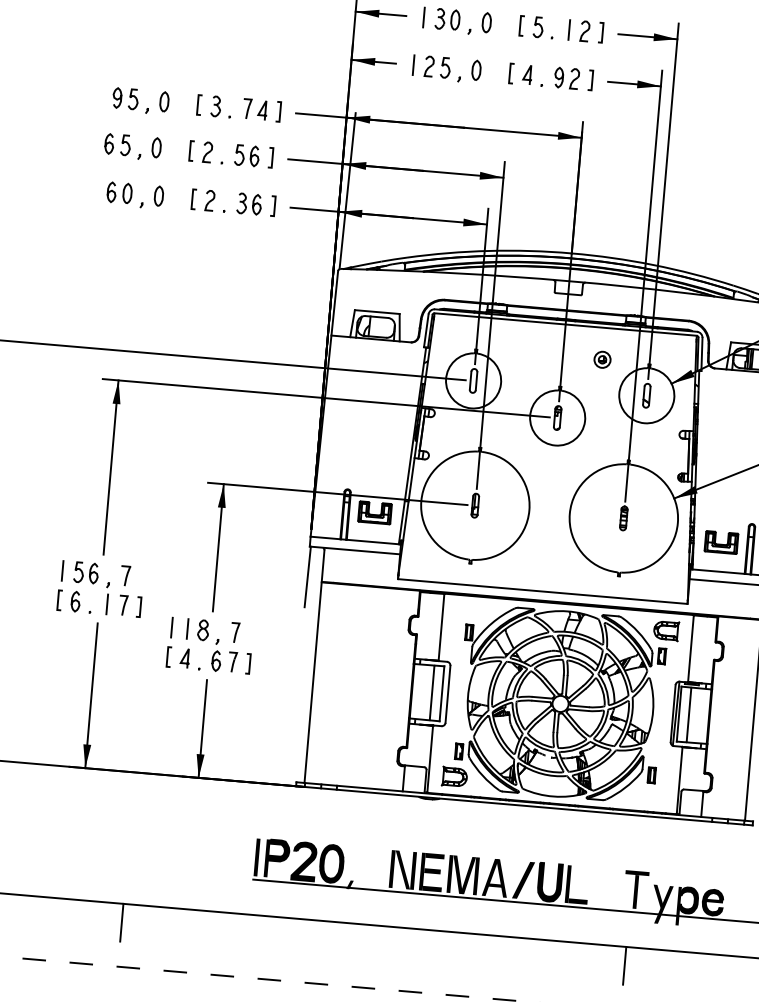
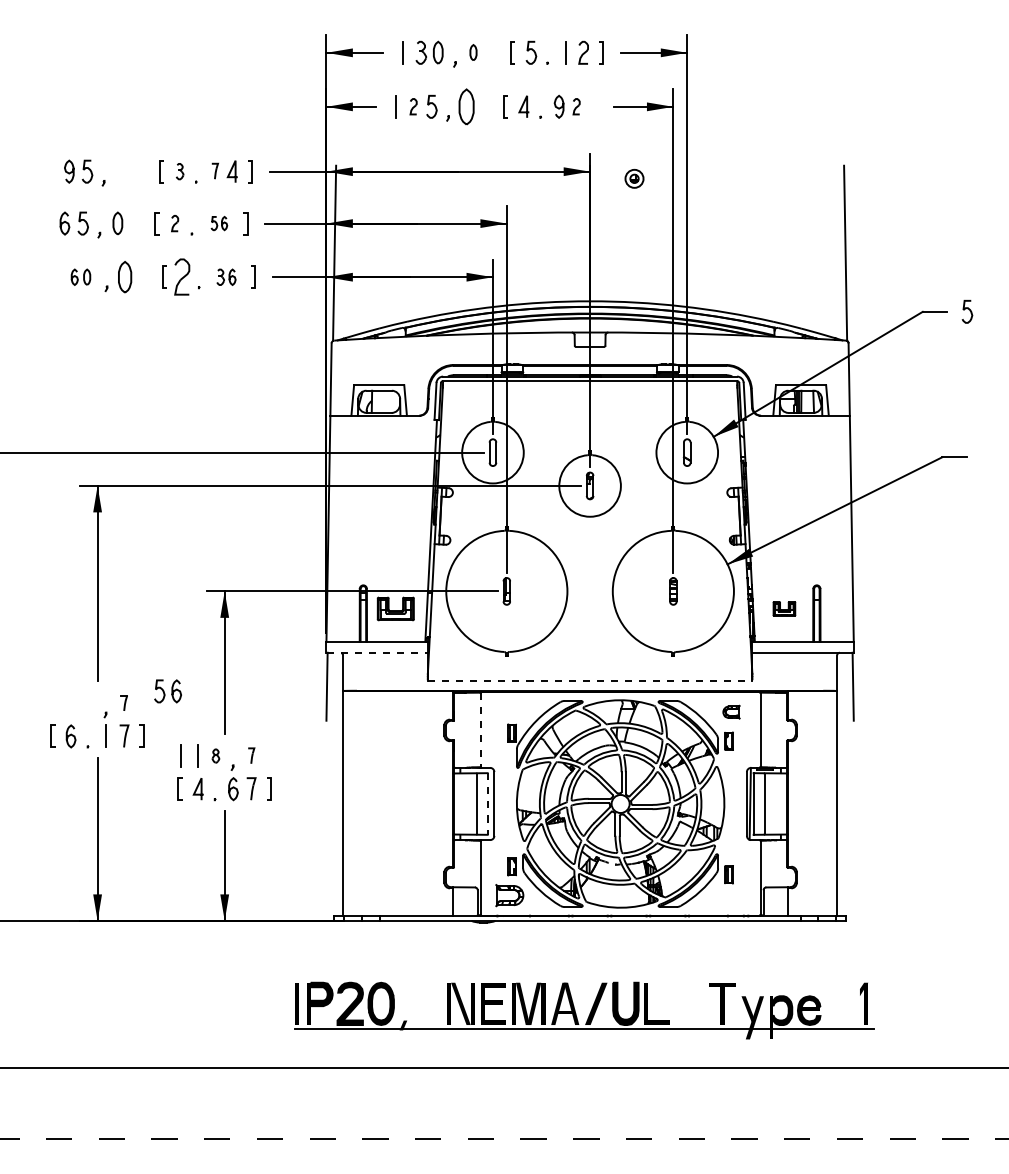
part: (486, 22) -> (473, 52), size x0.7
part: (429, 66) -> (413, 106), size x0.7
part: (476, 70) -> (466, 106), size x1.6
part: (574, 78) -> (576, 106), size x0.7
line: (592, 80) -> (596, 106), removed
part: (163, 101) -> (121, 171), removed
part: (215, 106) -> (179, 171), size x0.7
part: (247, 108) -> (215, 170), size x0.7
part: (207, 152) -> (174, 223), size x0.7
part: (247, 155) -> (219, 223), size x0.6
part: (119, 193) -> (80, 277), size x0.7
part: (158, 195) -> (124, 276), size x1.4
part: (210, 201) -> (182, 277), size x1.6
part: (249, 204) -> (226, 277), size x0.7
part: (602, 359) -> (634, 178), moved
part: (721, 542) -> (784, 608), size x0.6
line: (355, 550) -> (377, 652), solid -> dashed
line: (62, 570) -> (53, 702), removed
part: (85, 572) -> (167, 691), moved
part: (125, 575) -> (124, 702), size x0.7
line: (543, 591) -> (590, 680), solid -> dashed
line: (441, 627) -> (480, 730), solid -> dashed
part: (203, 629) -> (215, 755), size x0.6
part: (666, 629) -> (731, 711), size x0.6
part: (235, 632) -> (251, 755), size x0.7
line: (441, 694) -> (487, 804), solid -> dashed
line: (122, 922) -> (153, 1089), removed
line: (625, 965) -> (717, 1089), removed

